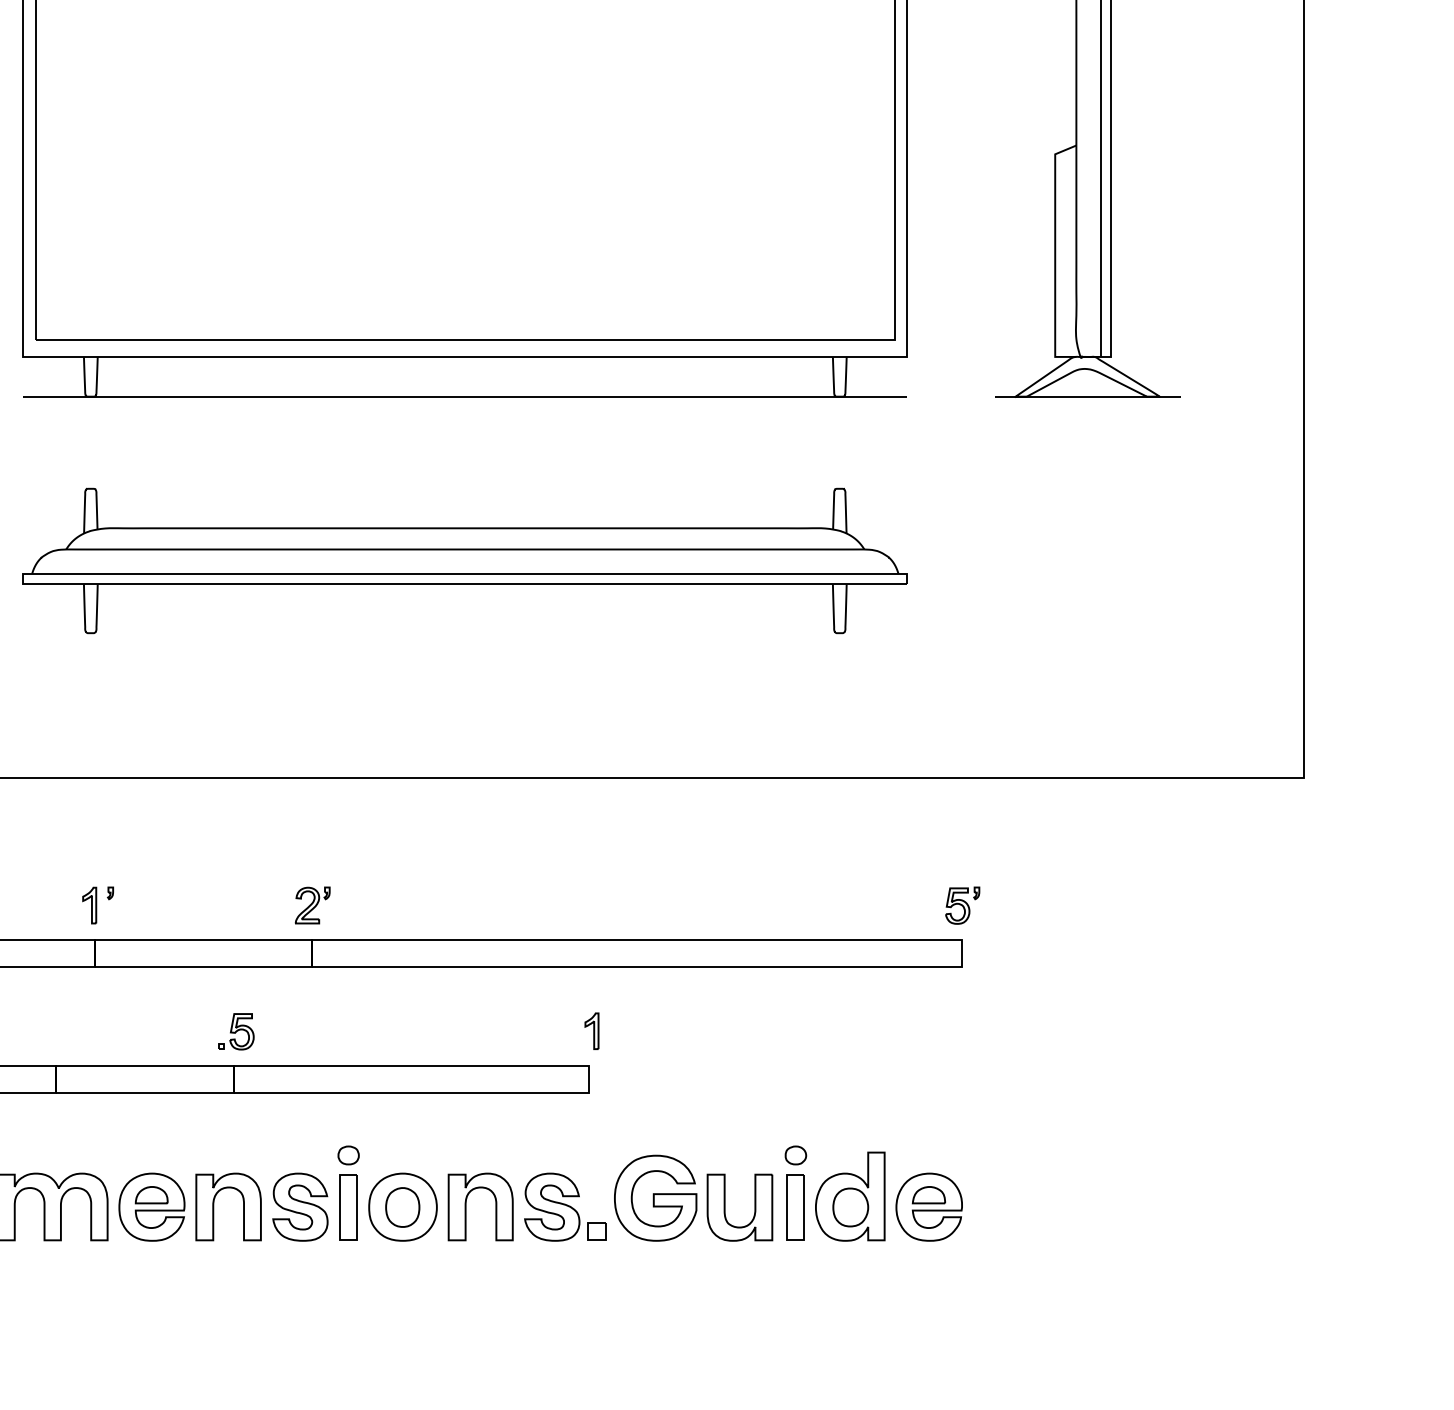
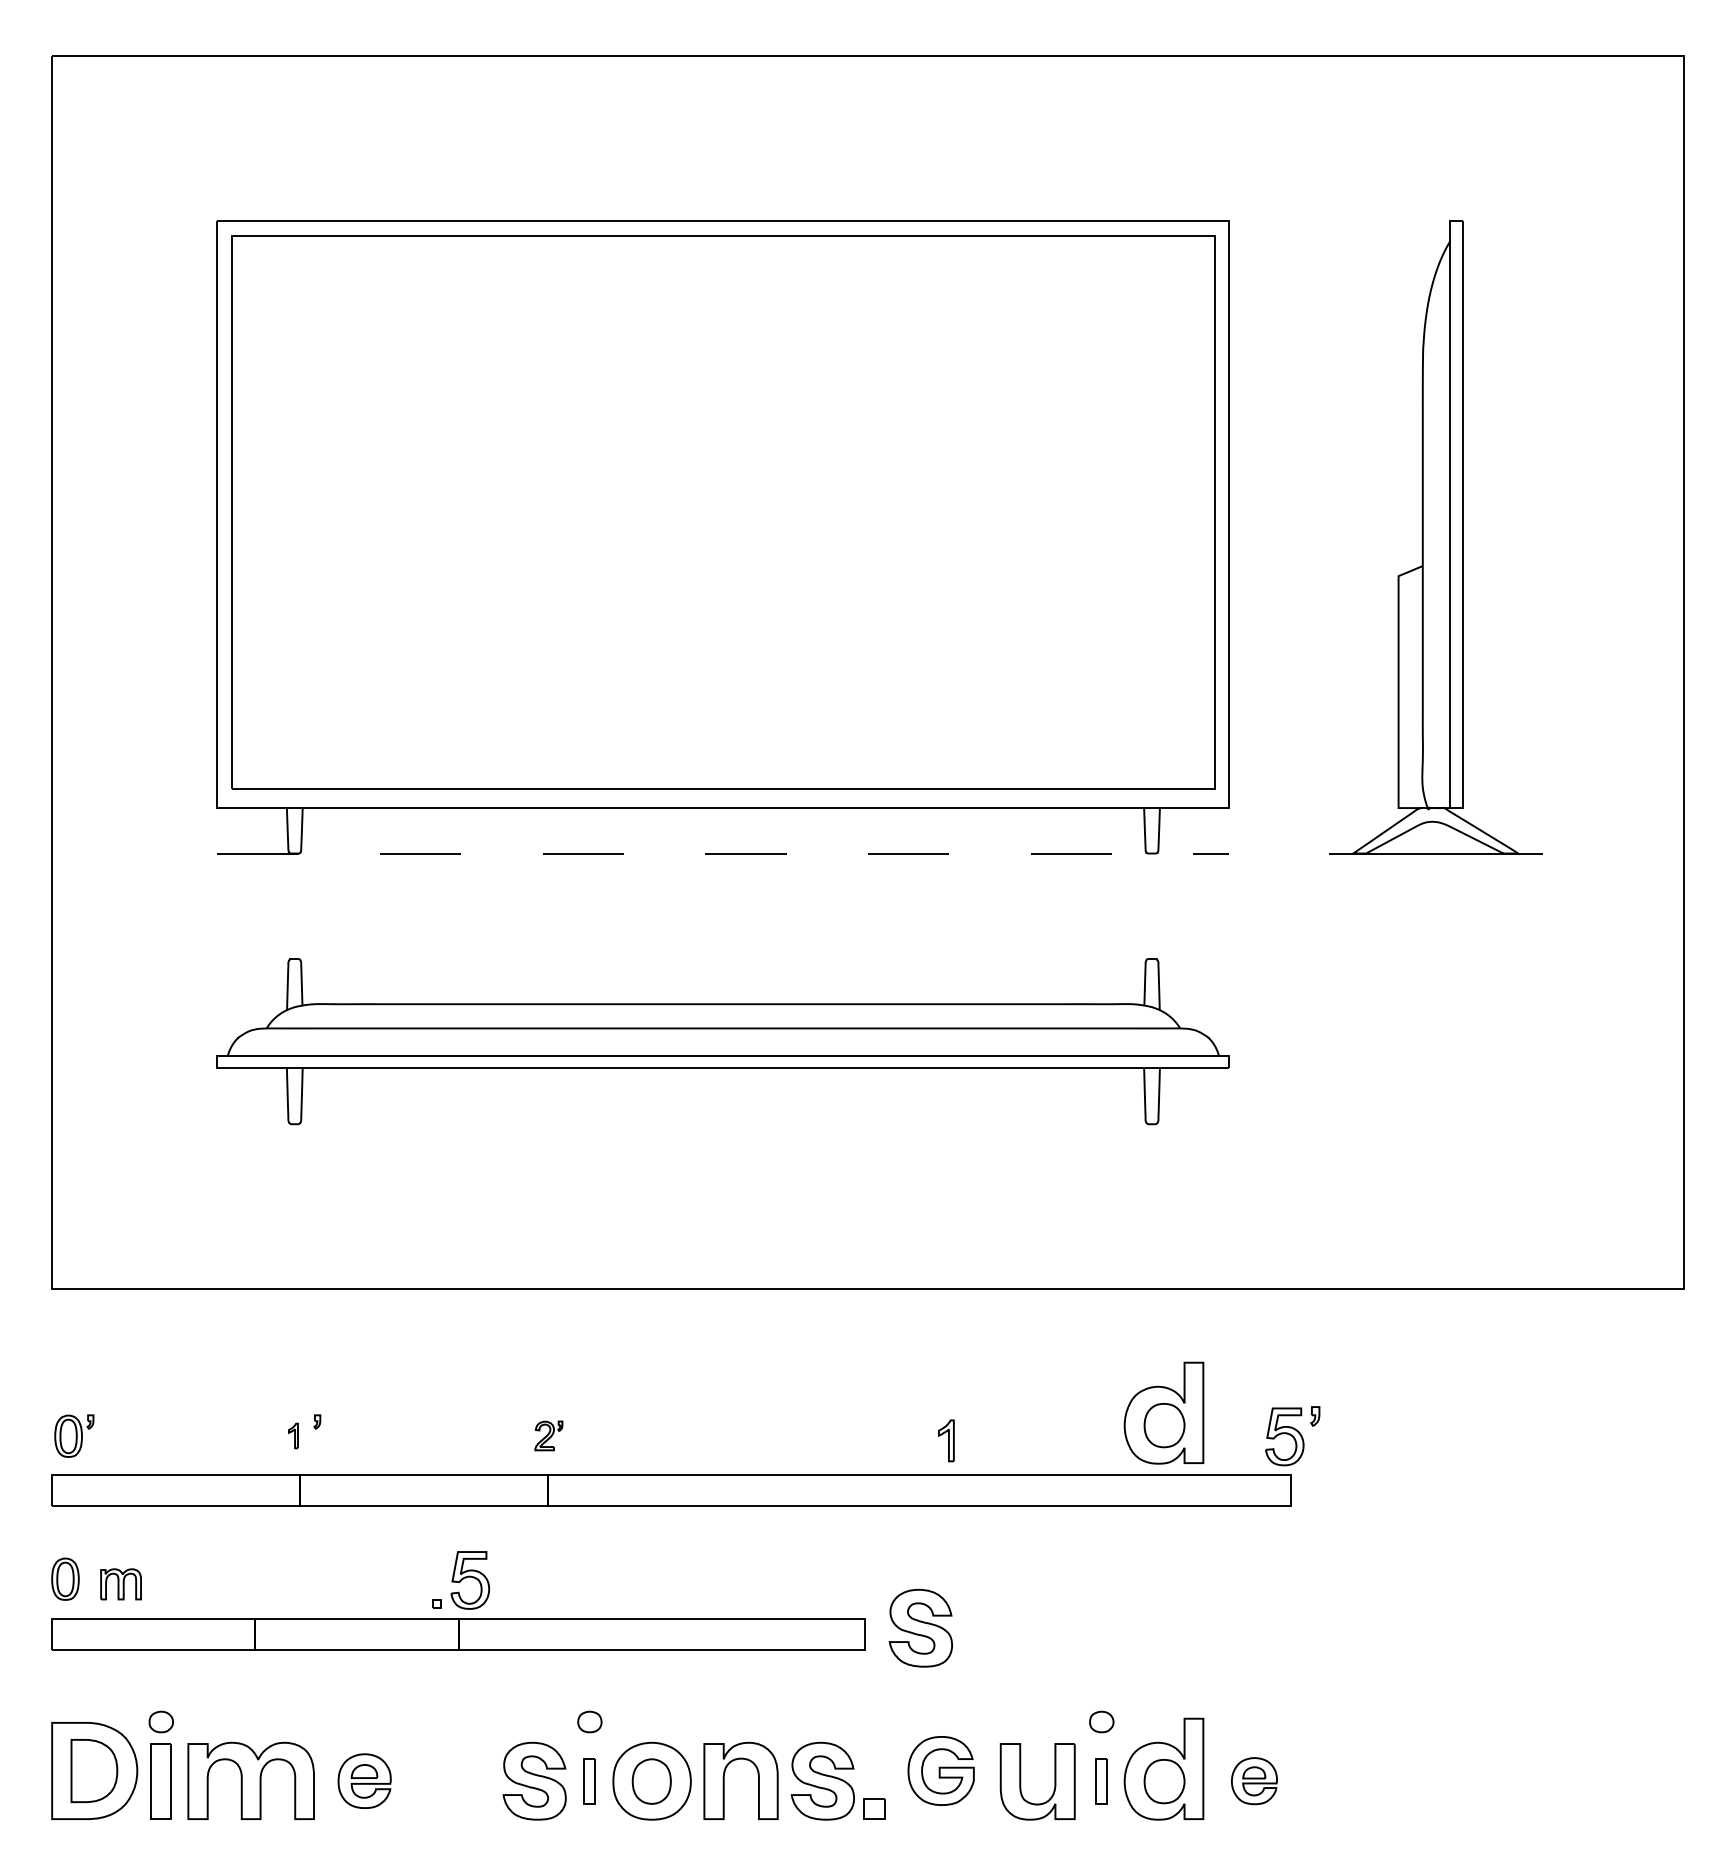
line: (465, 396) -> (723, 853), solid -> dashed
part: (849, 885) -> (1163, 1412), added
part: (89, 905) -> (293, 1435), size x0.6
part: (312, 905) -> (548, 1435), size x0.7
part: (962, 905) -> (1292, 1435), size x1.4
part: (592, 1030) -> (946, 1440), moved
part: (236, 1031) -> (461, 1580), size x1.4
part: (637, 1072) -> (920, 1627), added
part: (654, 1197) -> (940, 1770), size x0.7
part: (214, 1202) -> (436, 1775), removed
part: (151, 1206) -> (364, 1780), size x0.7
part: (929, 1206) -> (1254, 1780), size x0.6
part: (348, 1207) -> (589, 1781), size x0.6
part: (795, 1207) -> (1101, 1781), size x0.6

